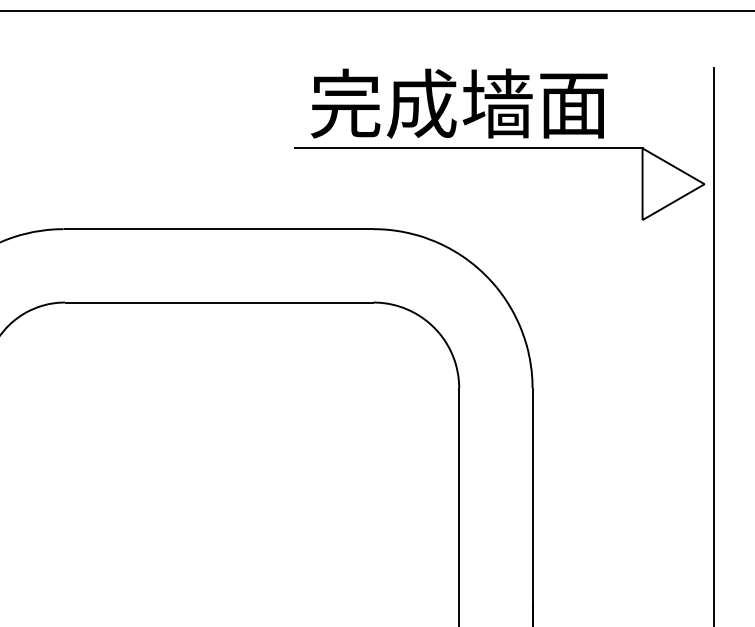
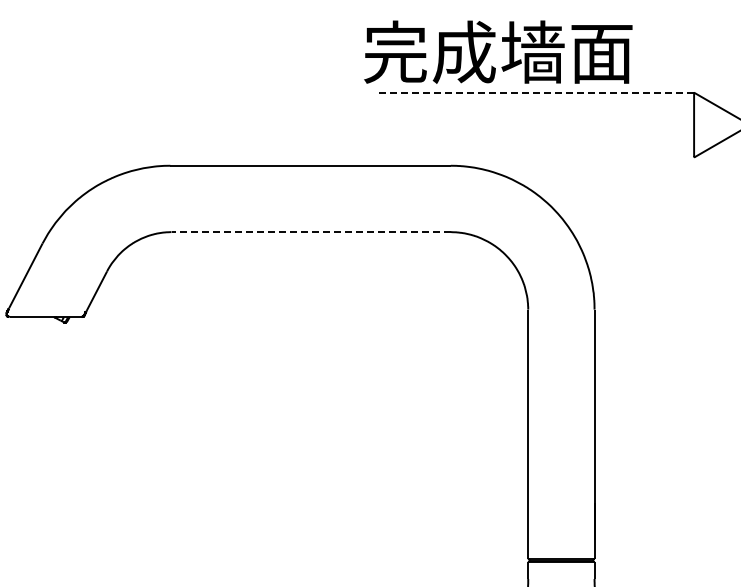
text: (459, 102) -> (498, 51), moved
line: (469, 148) -> (537, 92), solid -> dashed
line: (219, 302) -> (311, 232), solid -> dashed

